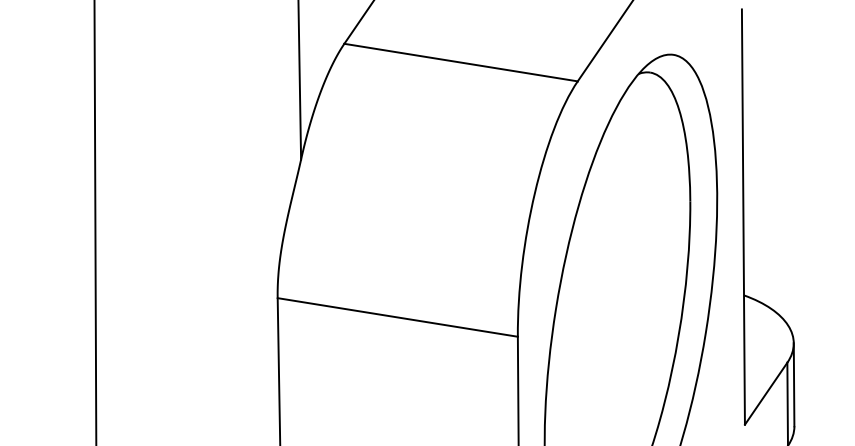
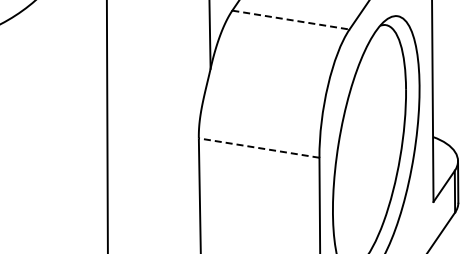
line: (462, 63) -> (291, 20), solid -> dashed
line: (396, 318) -> (258, 148), solid -> dashed

